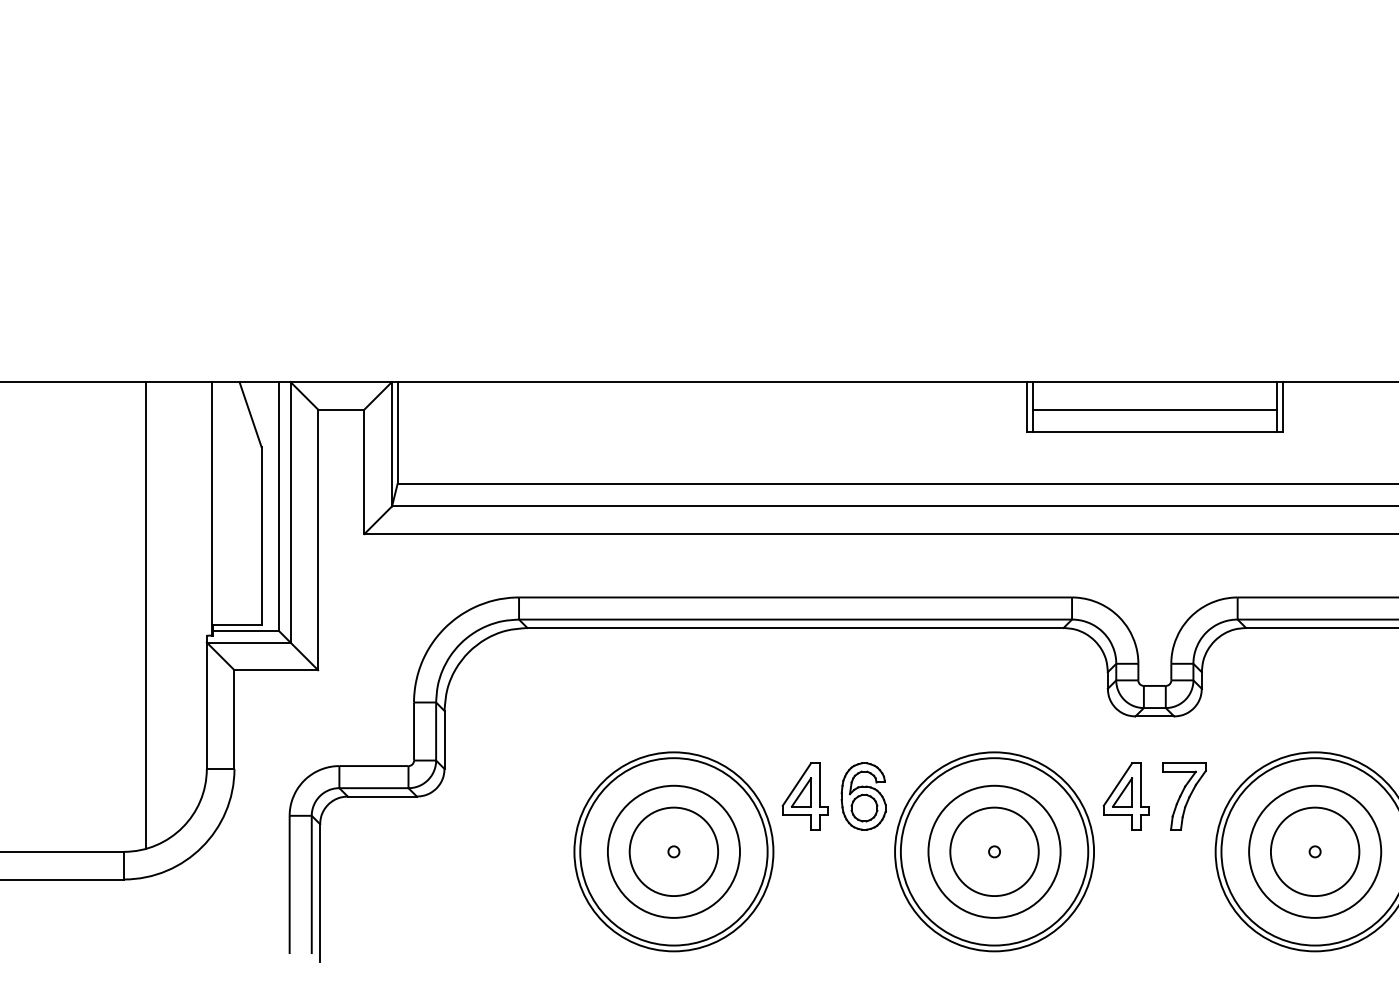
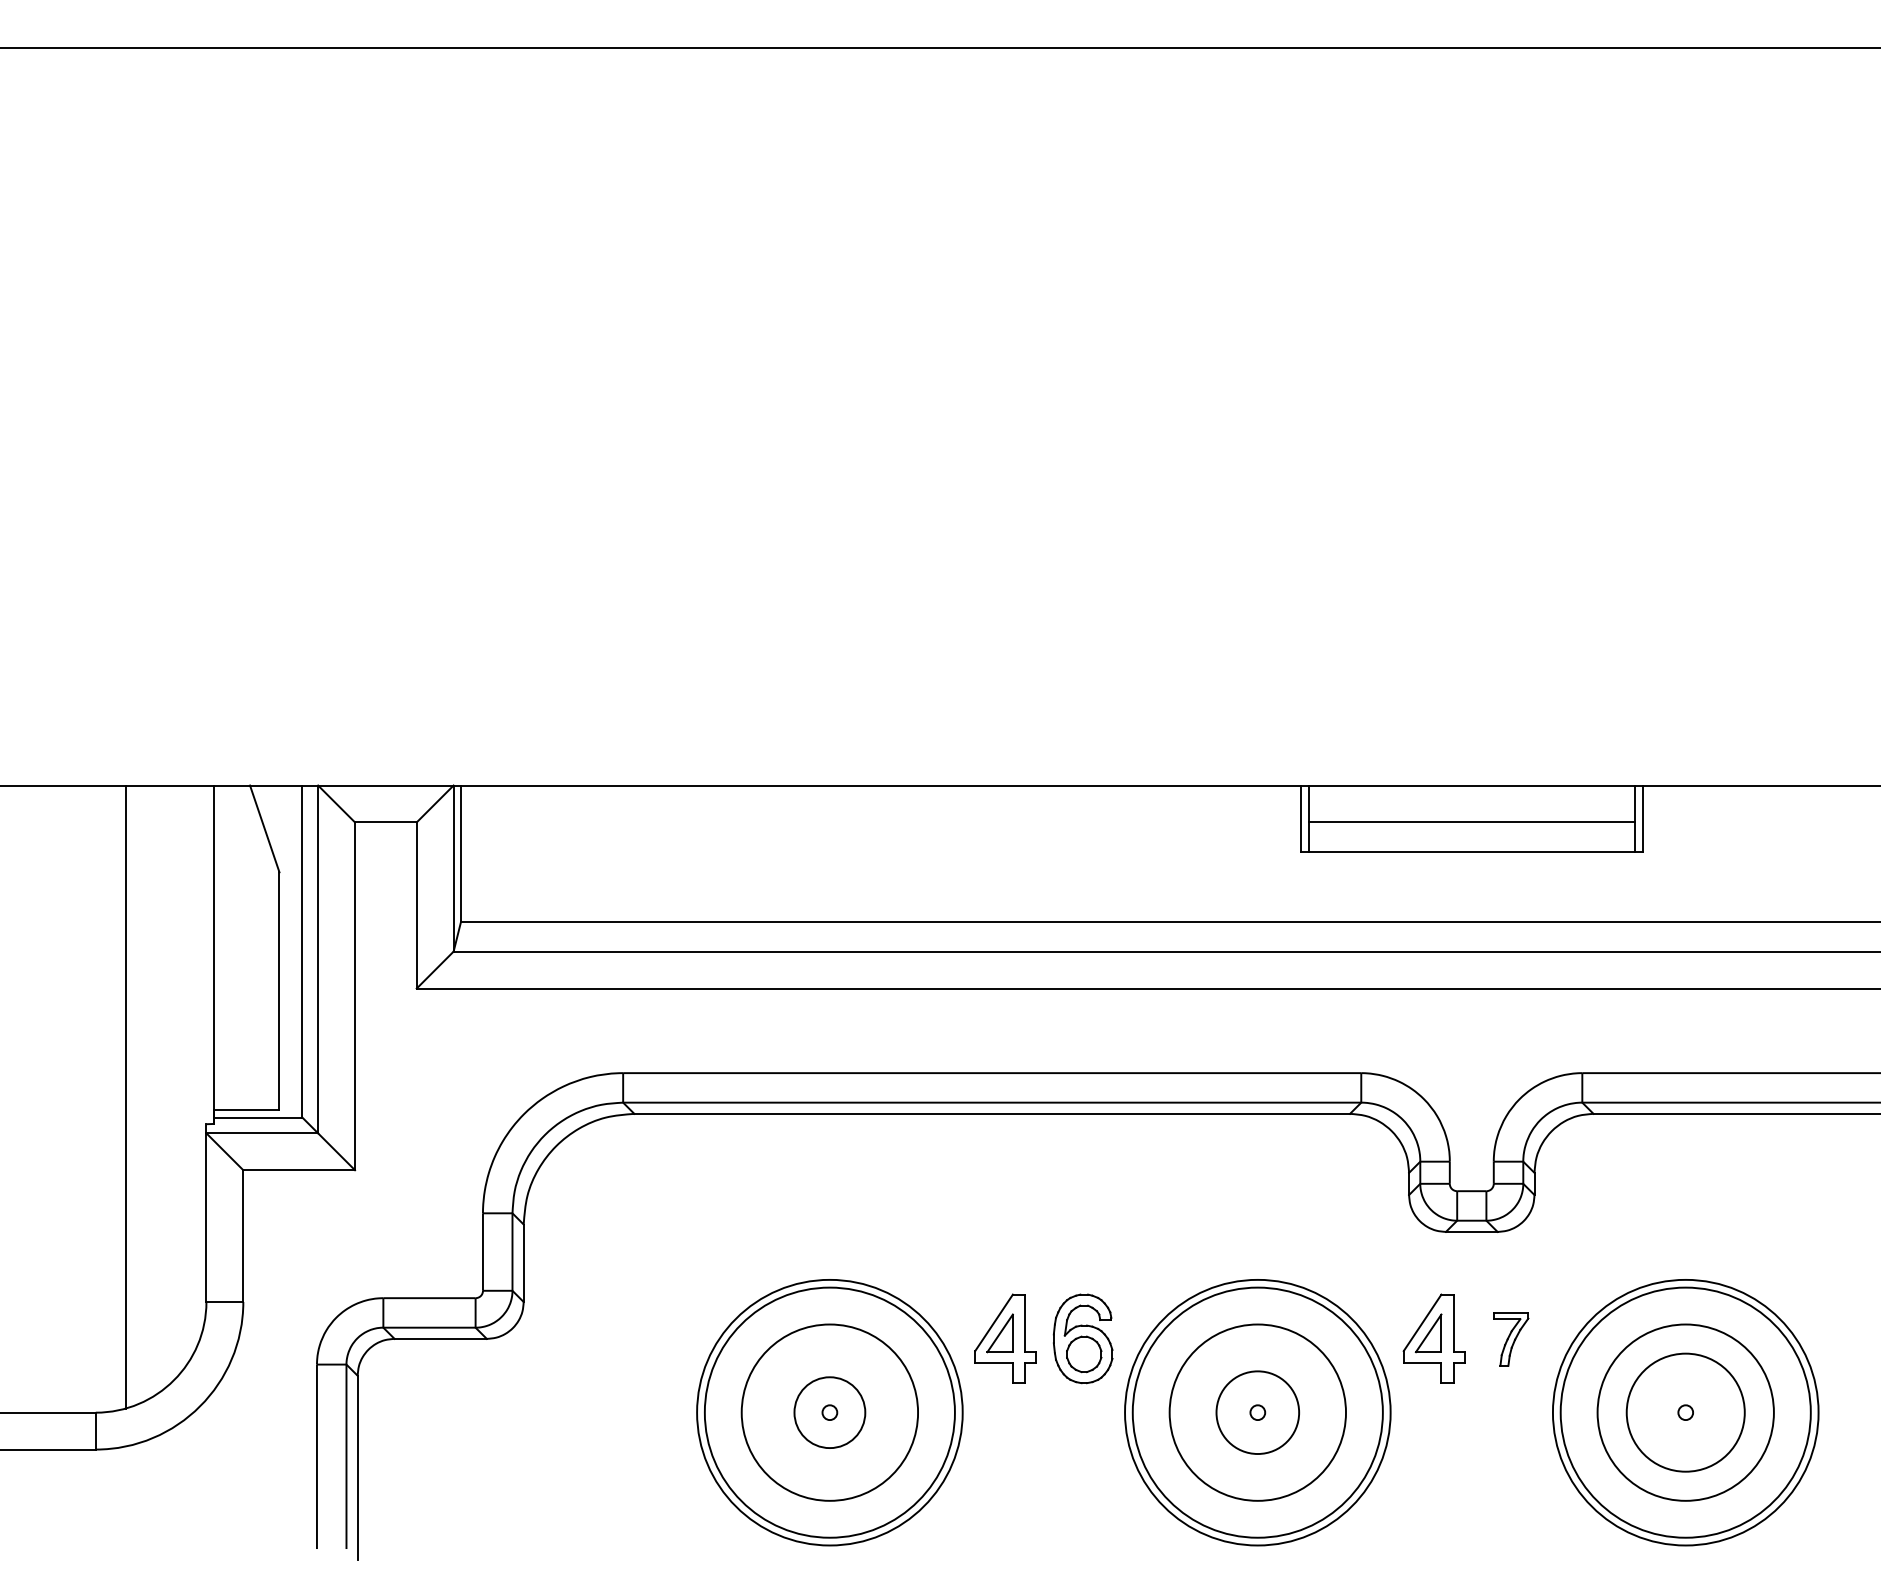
part: (1183, 797) -> (1510, 1339), size x0.6
circle: (673, 851) -> (829, 1412), size x0.6
circle: (994, 851) -> (1257, 1412), size x0.7

